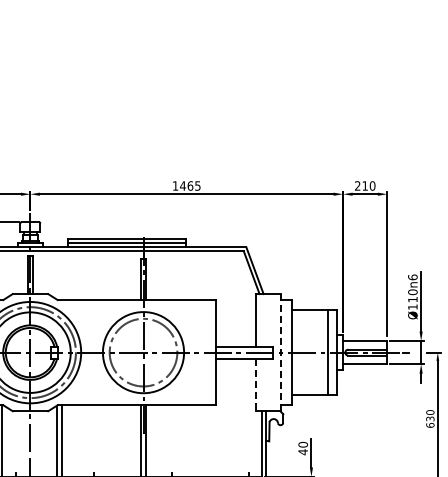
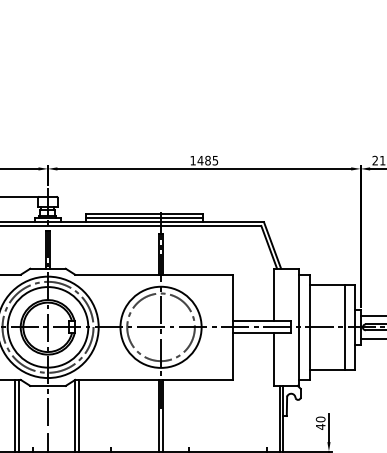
text: (190, 185) -> (208, 160), 1465 -> 1485
line: (281, 352) -> (299, 327), dashed -> solid
line: (256, 385) -> (274, 360), dashed -> solid

